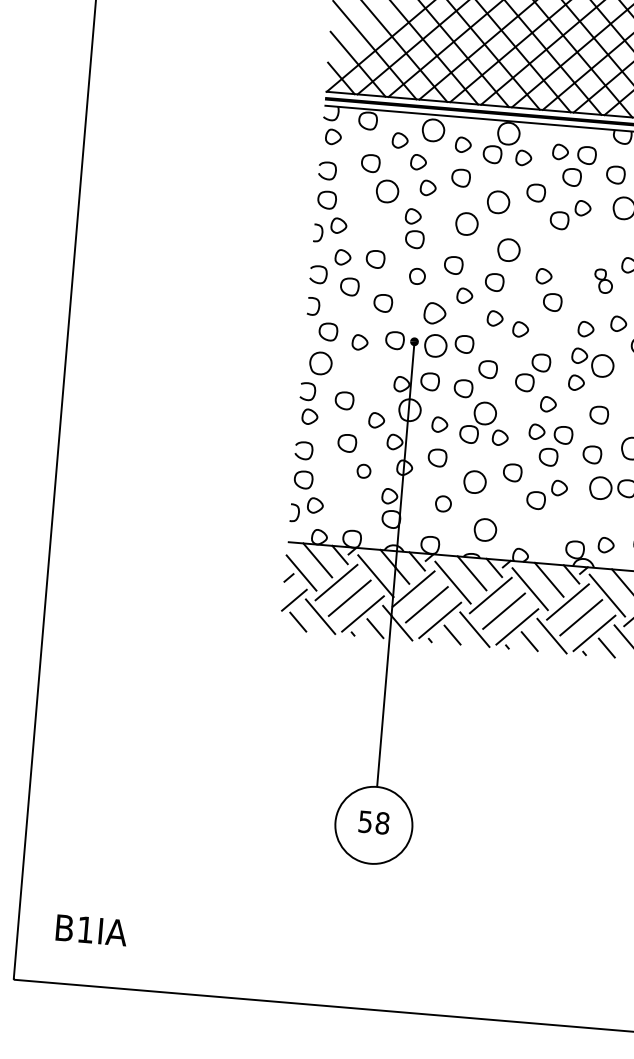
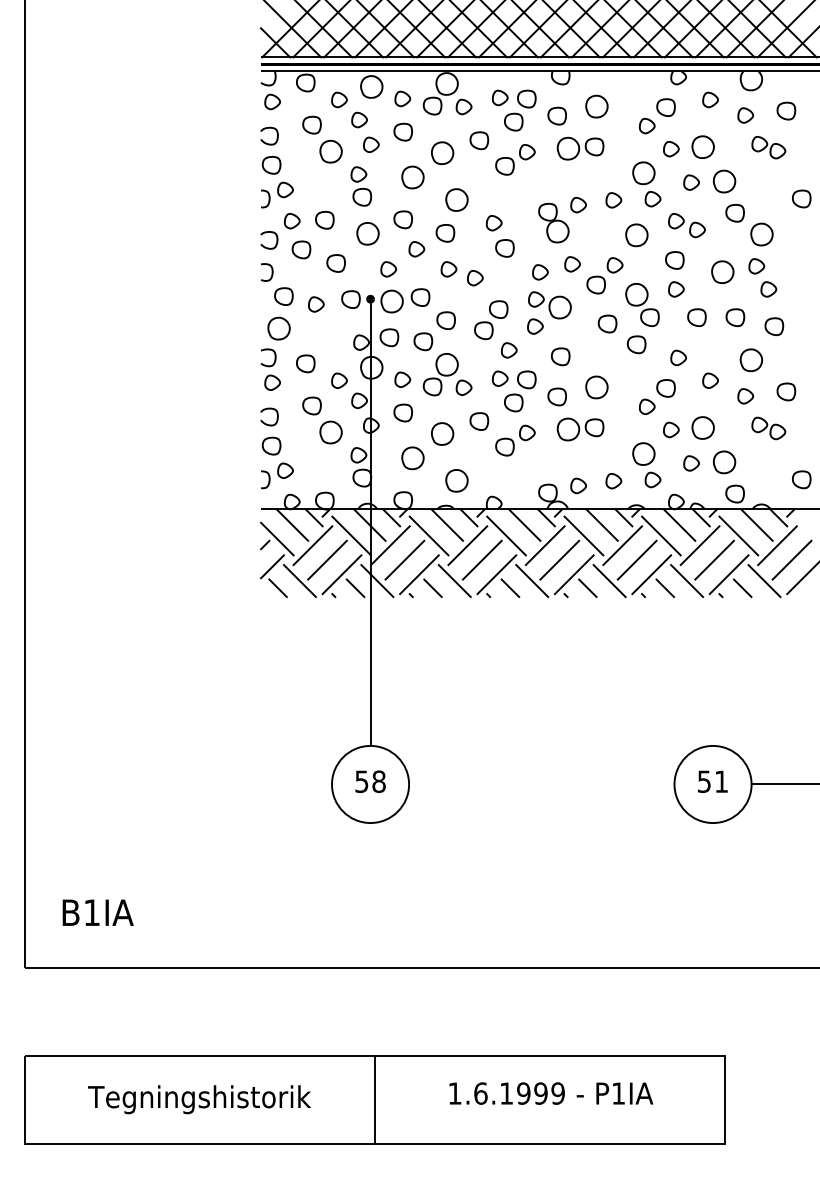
part: (416, 276) -> (367, 233), size x1.43
part: (603, 280) -> (553, 222), size x1.67
part: (434, 313) -> (388, 269), size x0.71
part: (363, 471) -> (330, 432), size x1.67
part: (442, 504) -> (412, 458), size x1.43

